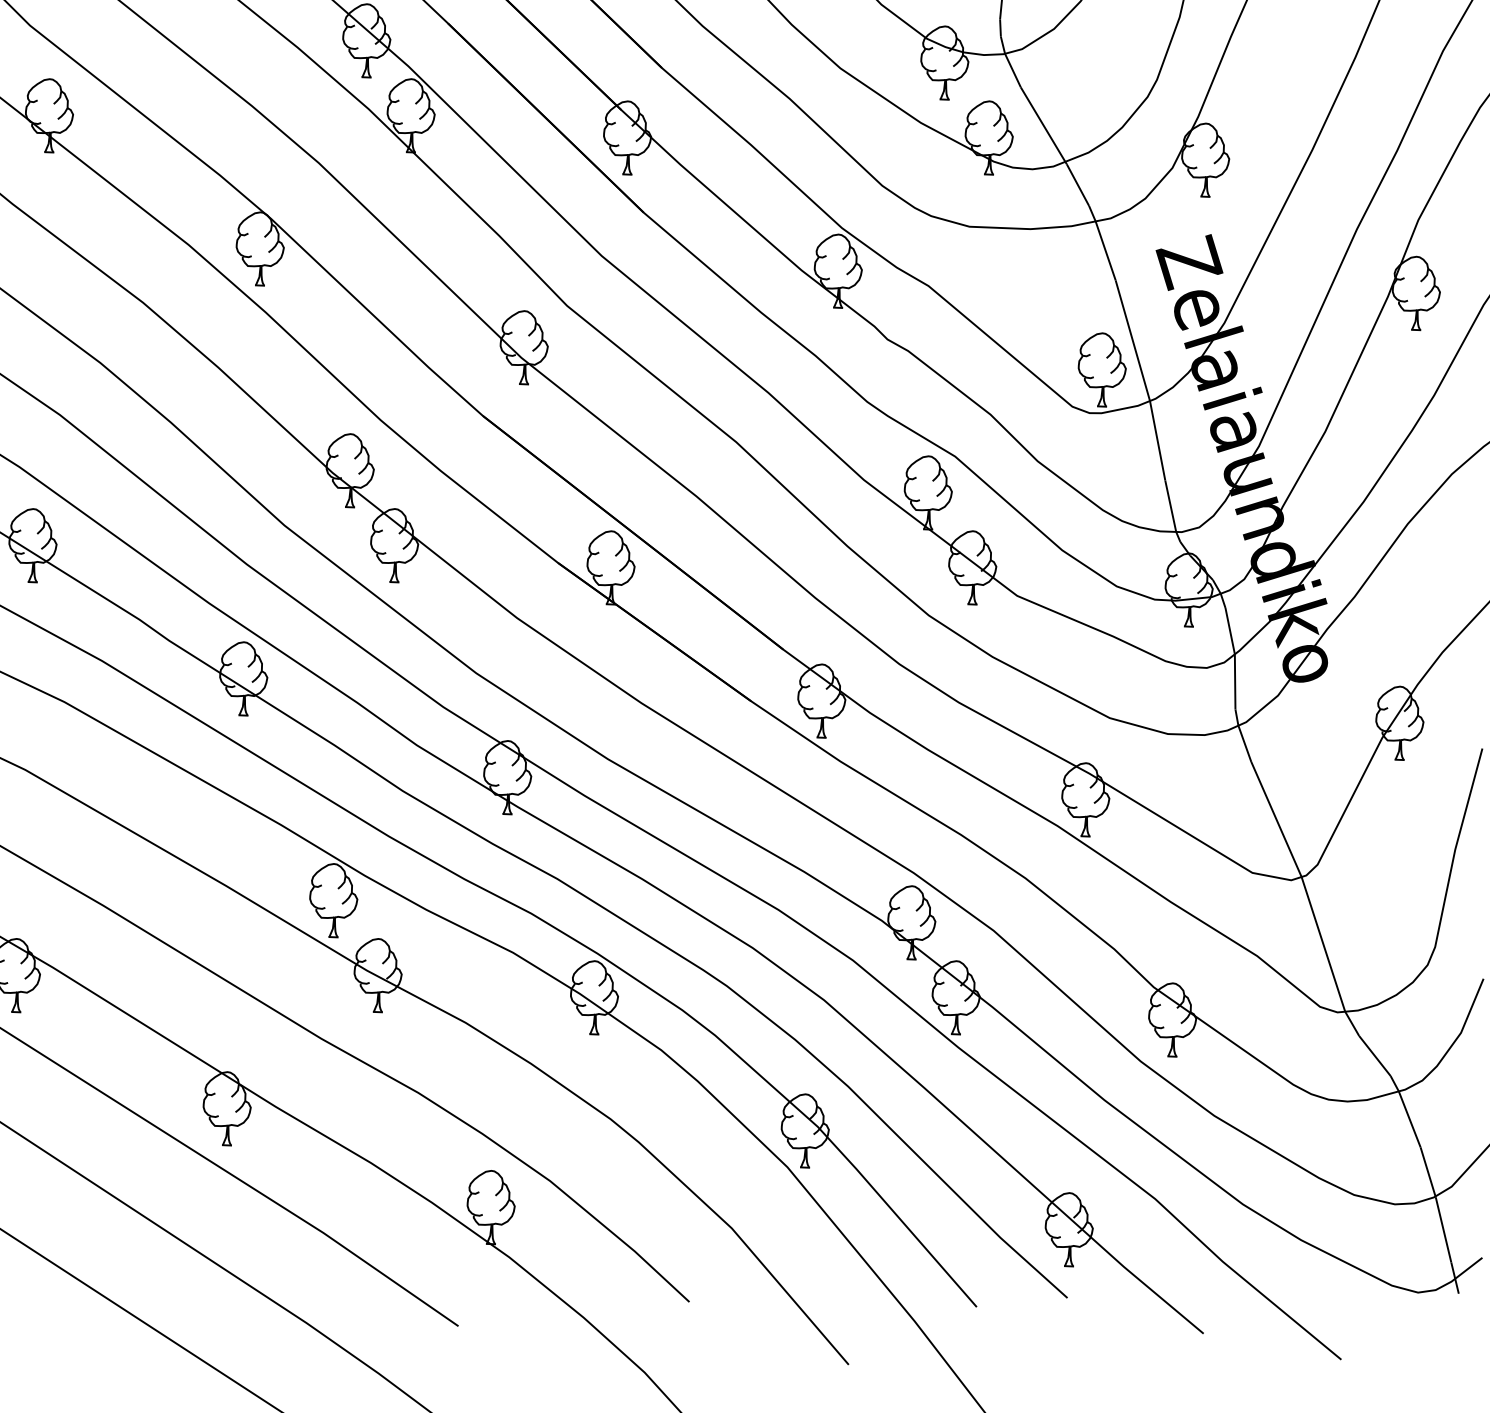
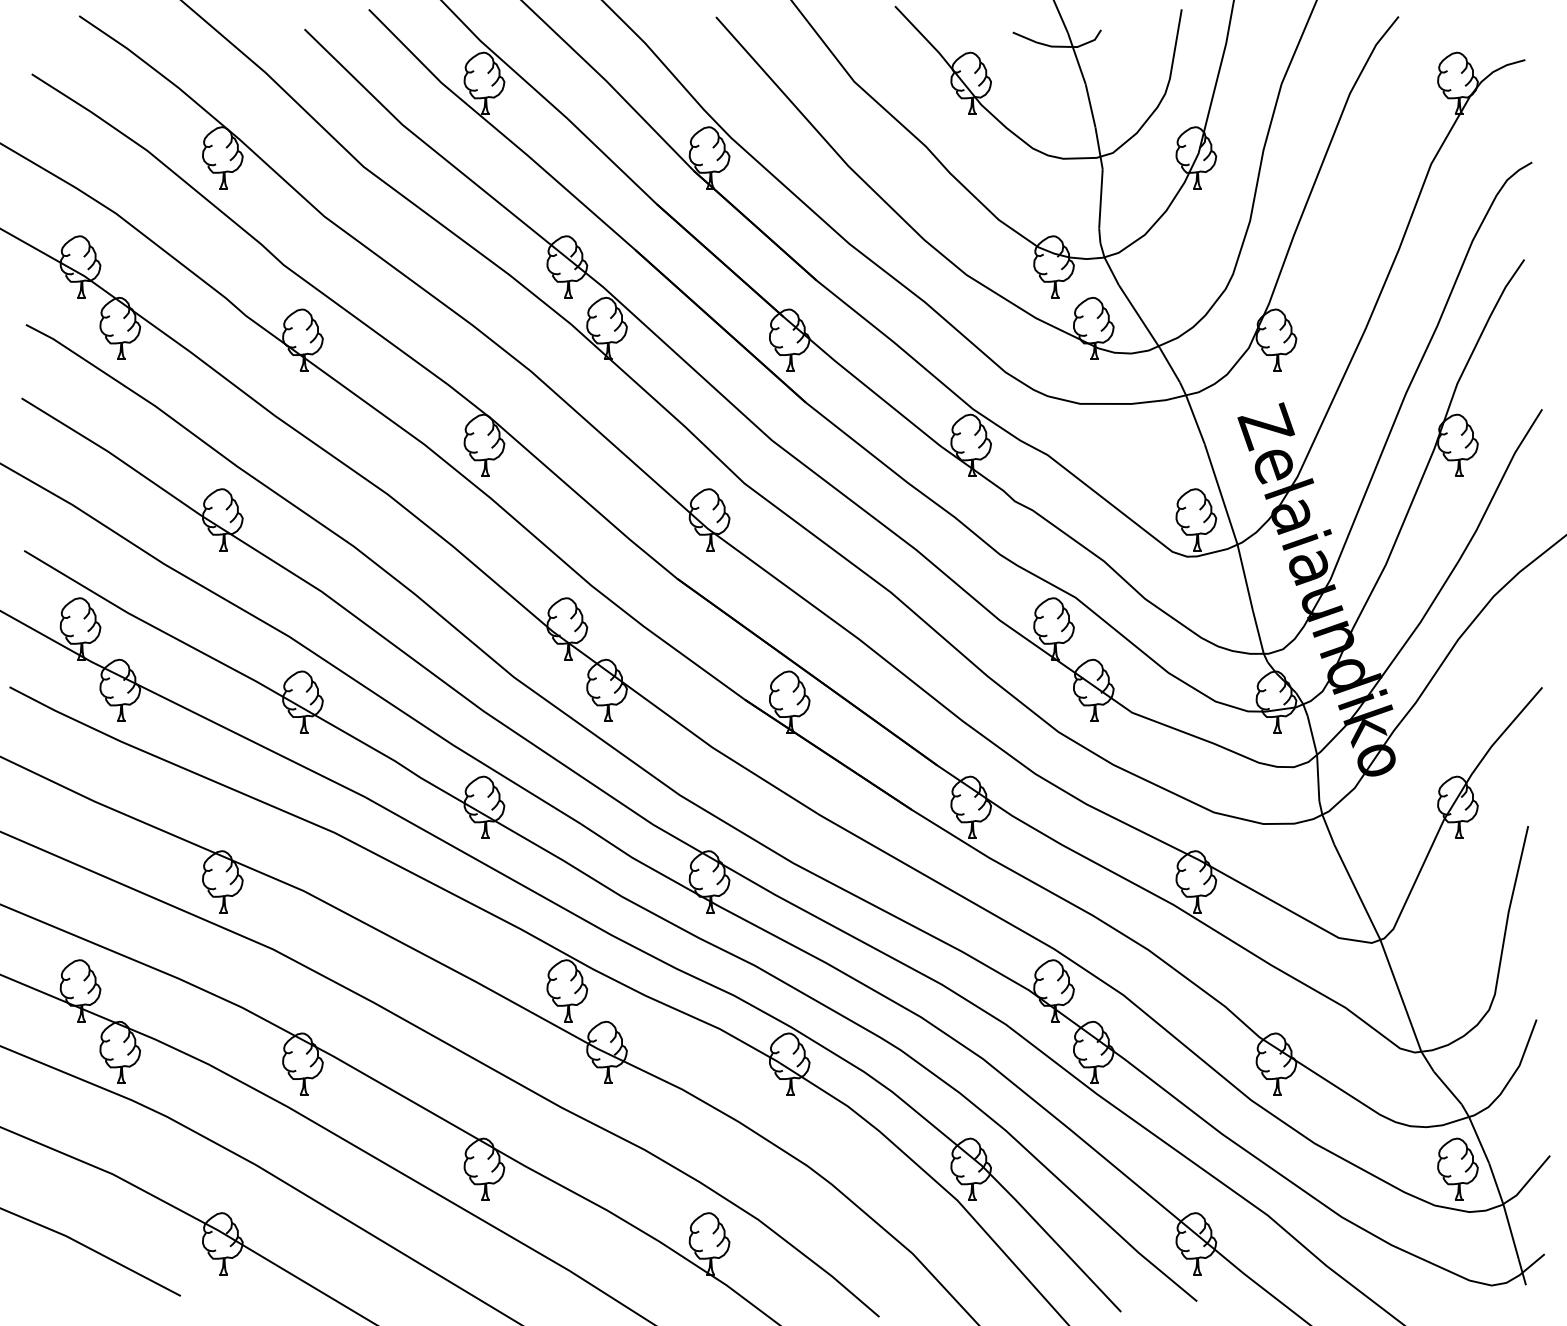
part: (1382, 1152) -> (1457, 1168), added

